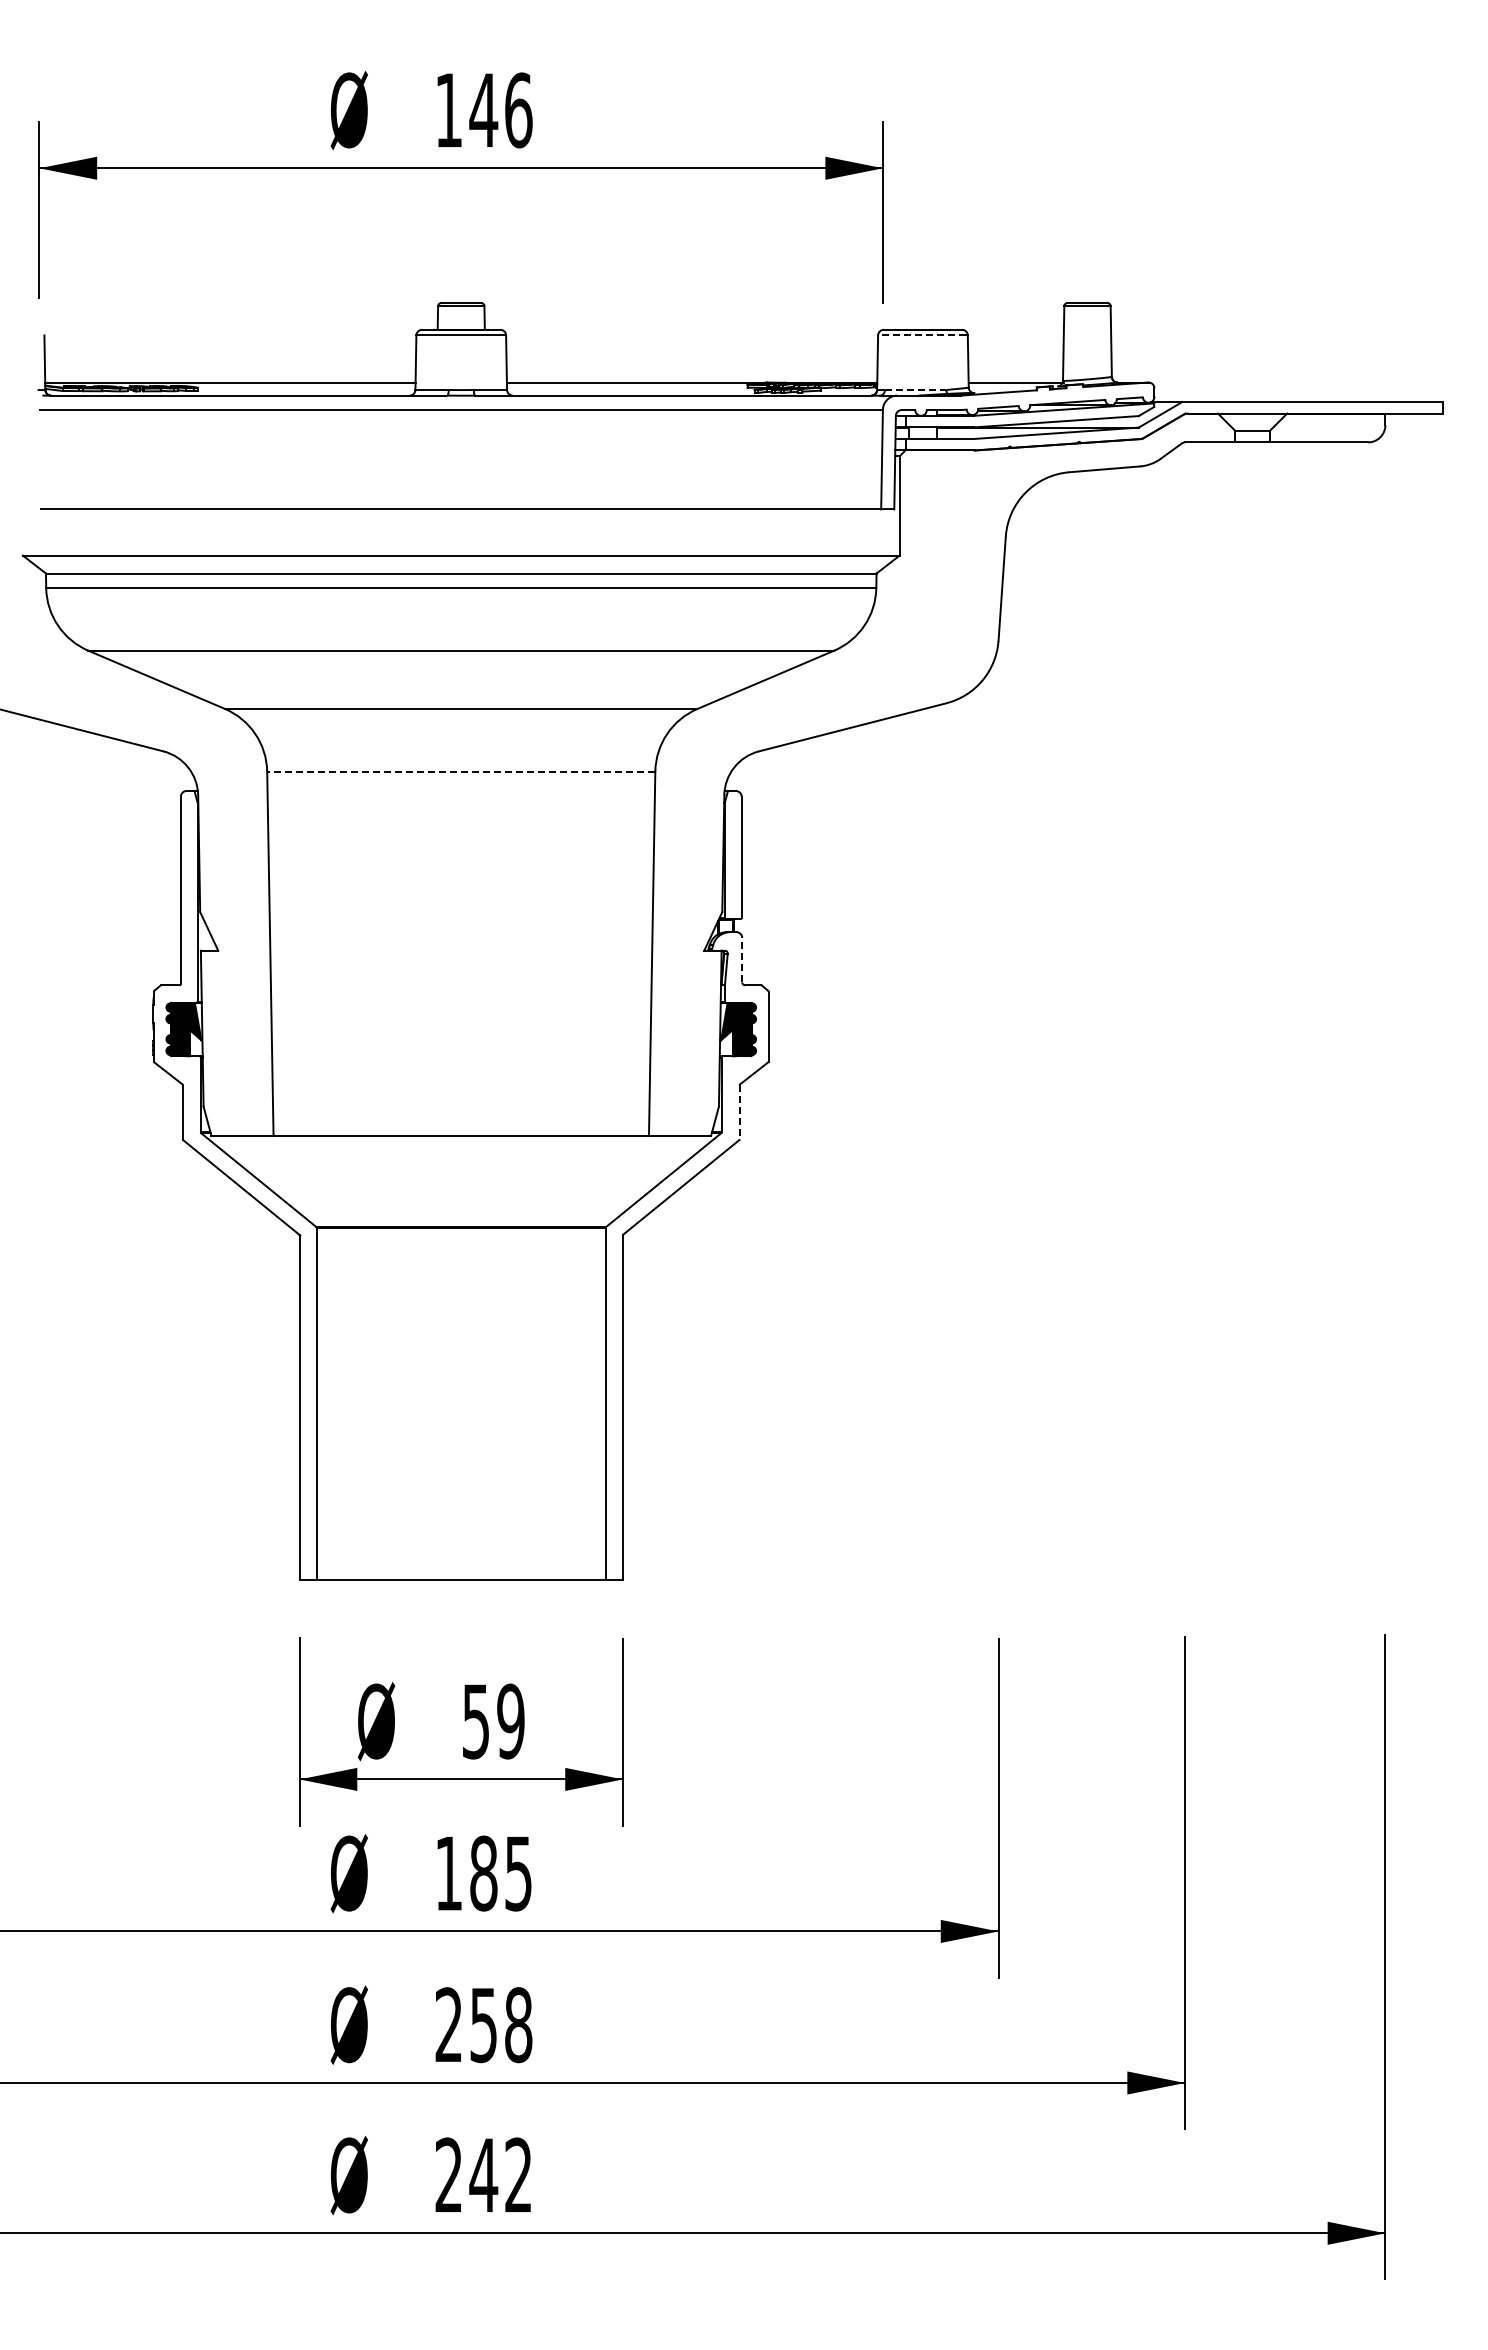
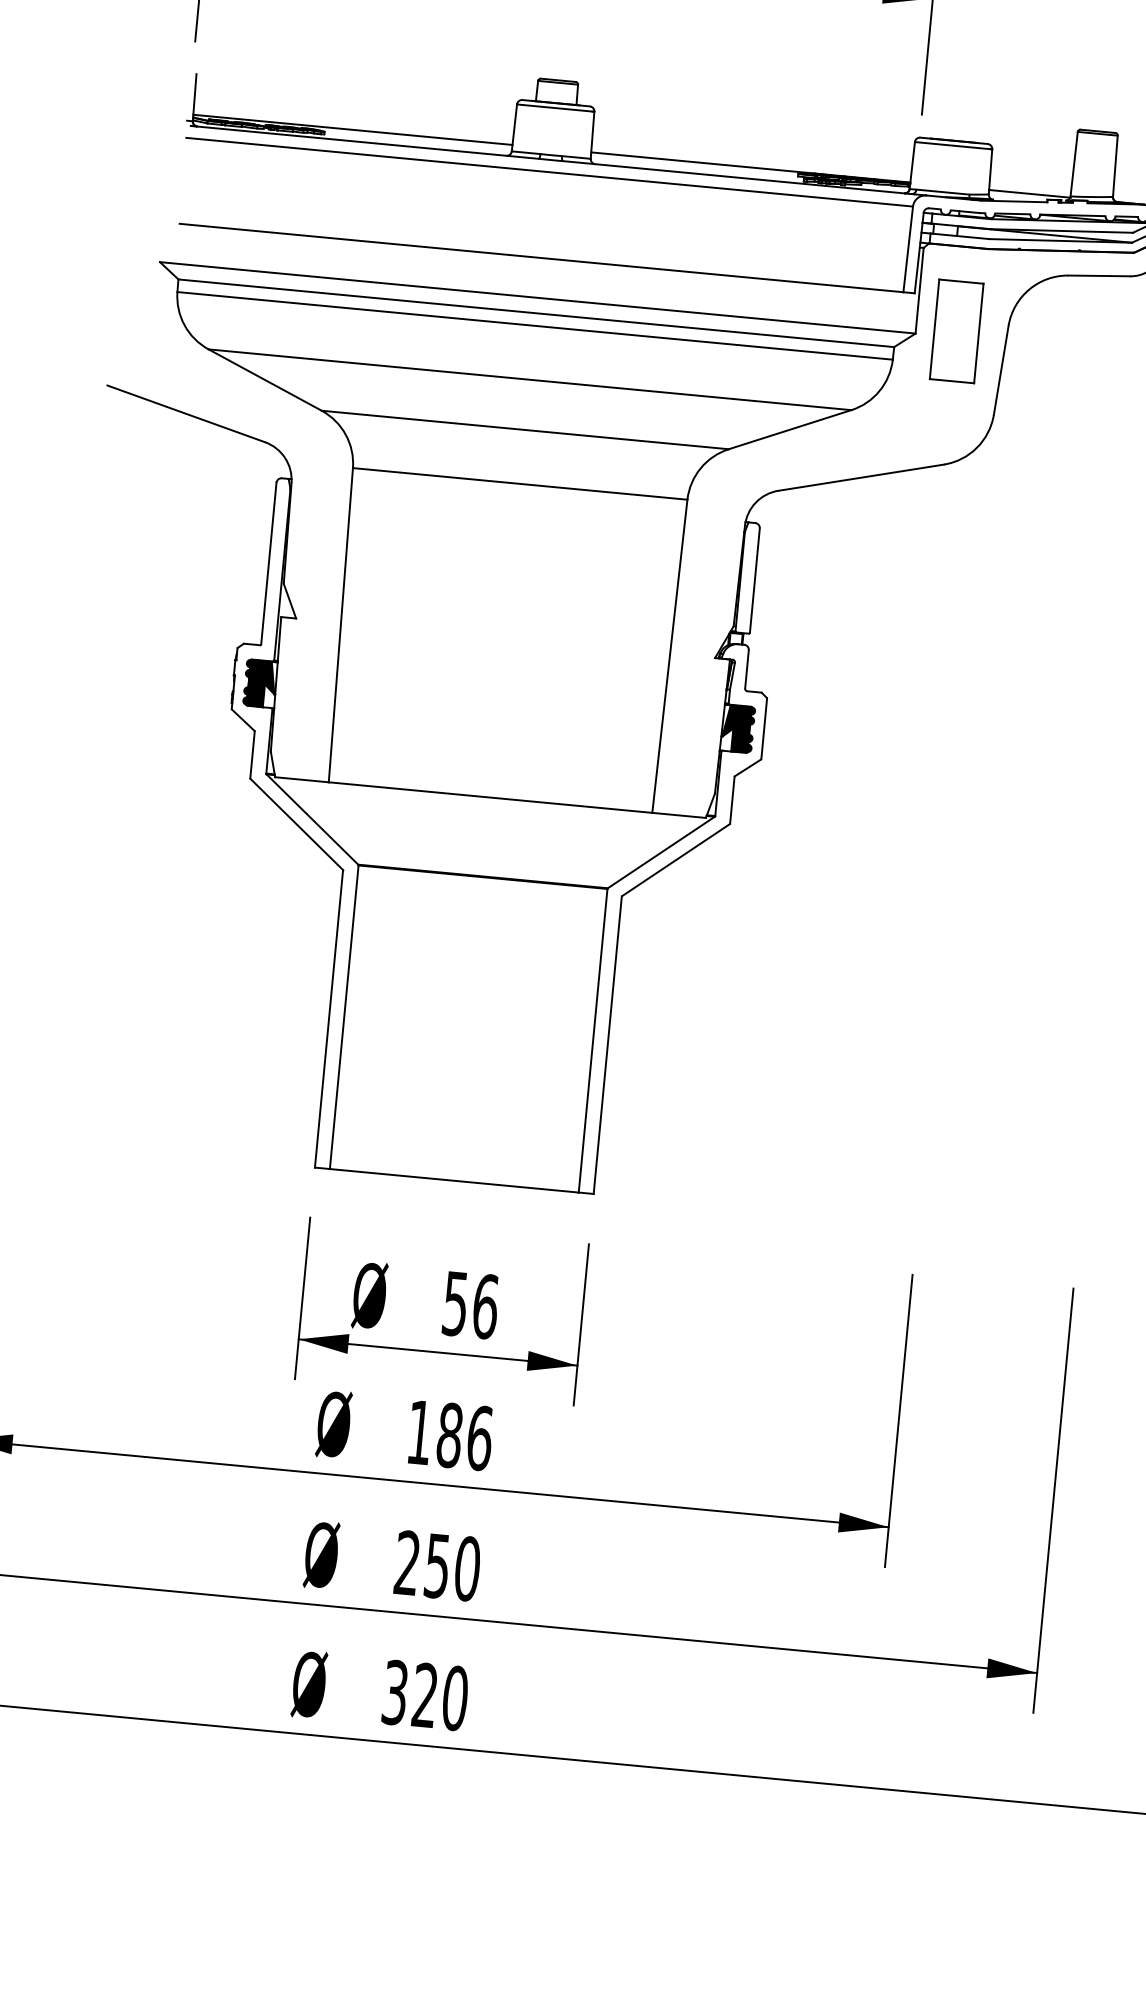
line: (921, 335) -> (952, 145), dashed -> solid
line: (915, 389) -> (942, 191), dashed -> solid
part: (946, 548) -> (956, 331), added
line: (460, 771) -> (519, 483), dashed -> solid
line: (742, 959) -> (747, 668), dashed -> solid
line: (739, 1112) -> (732, 800), dashed -> solid
text: (510, 1721) -> (485, 1306), 59 -> 56
text: (518, 1873) -> (479, 1438), 185 -> 186
text: (518, 2024) -> (467, 1568), 258 -> 250
text: (483, 2175) -> (424, 1695), 242 -> 320

